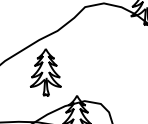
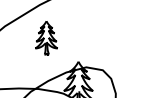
part: (45, 72) -> (46, 38), size x0.7

